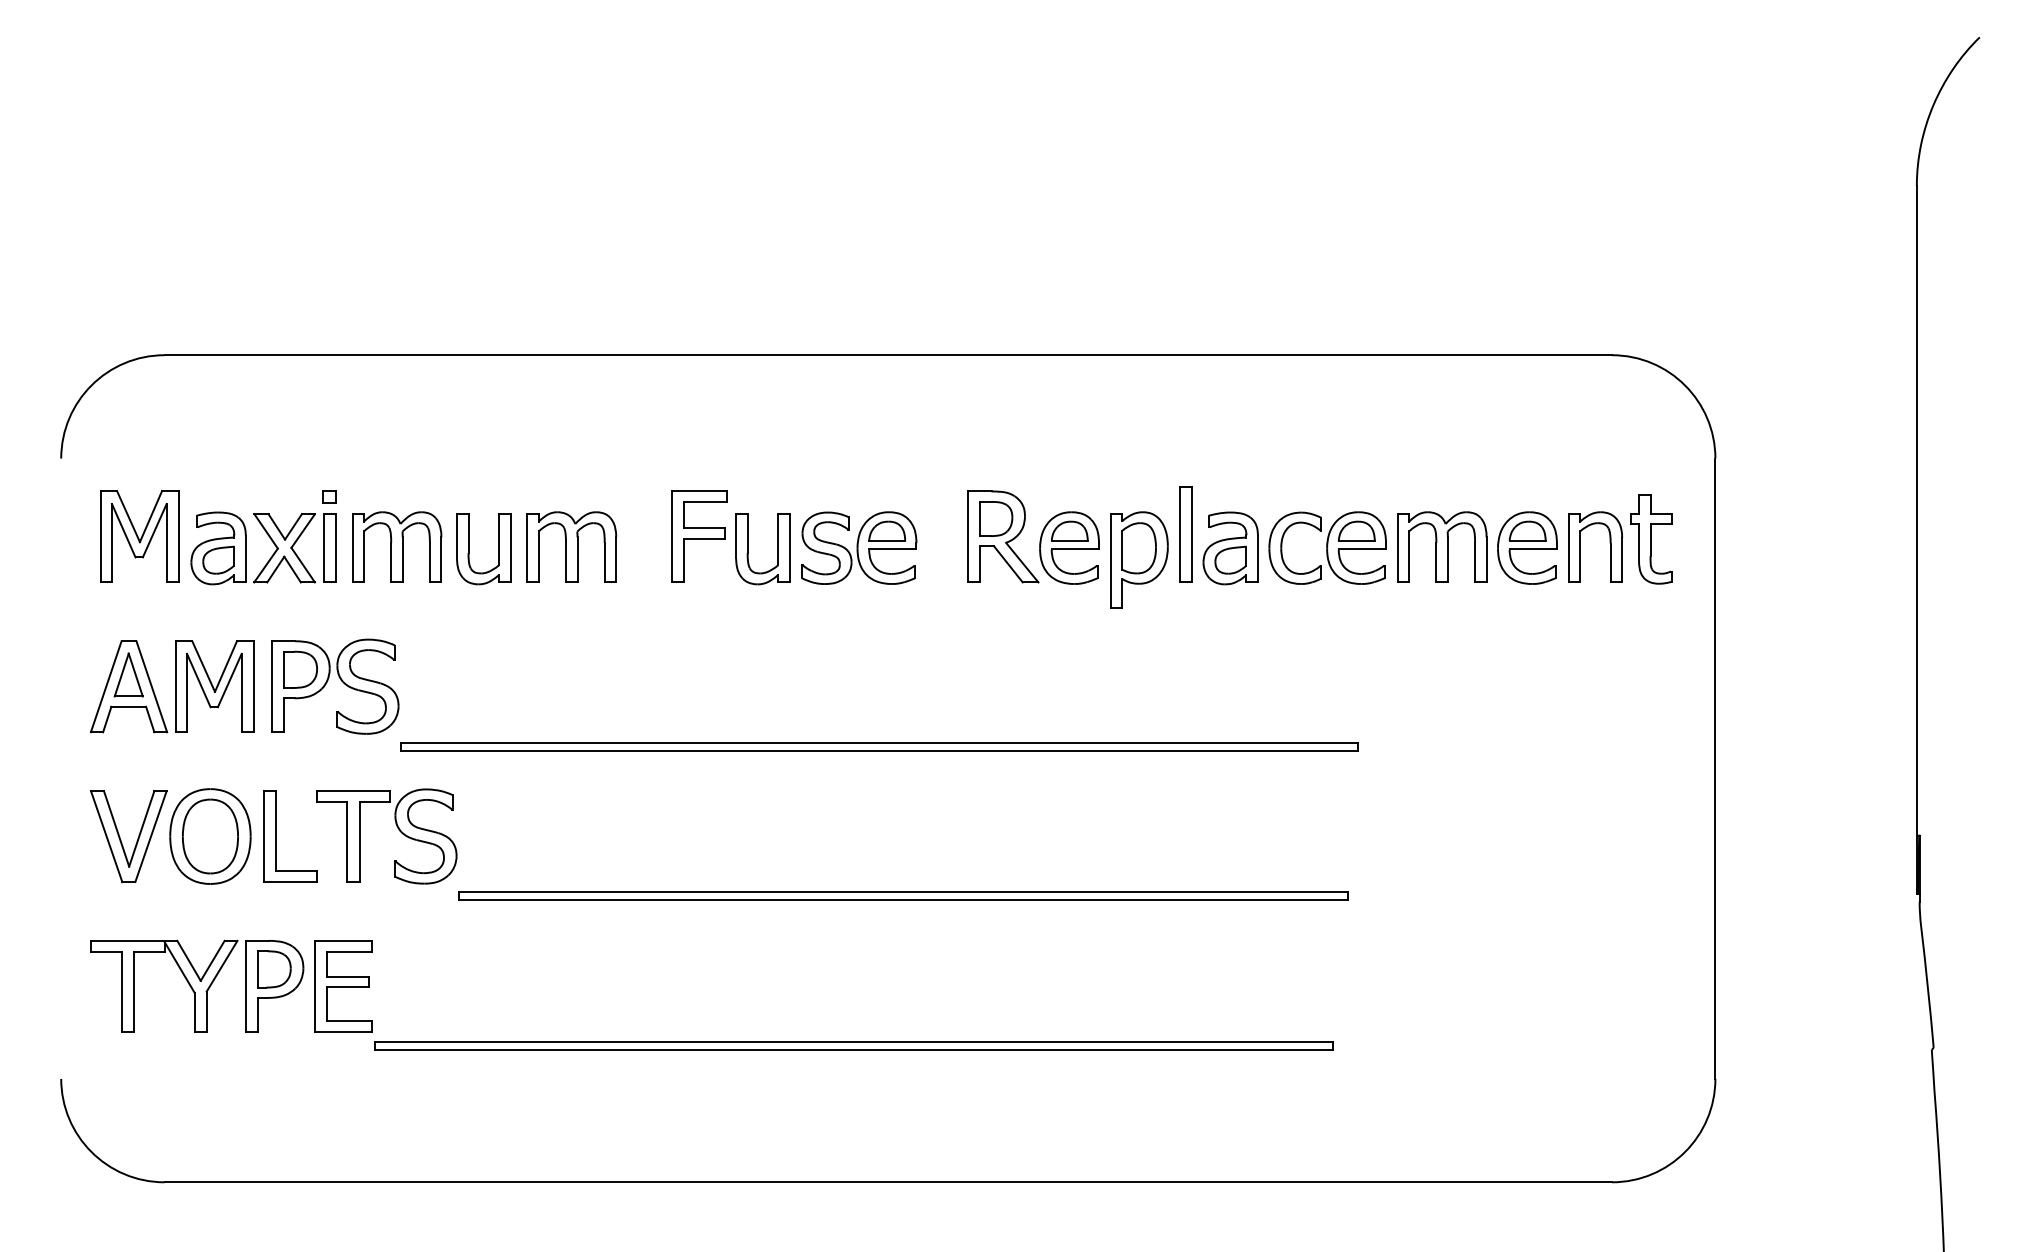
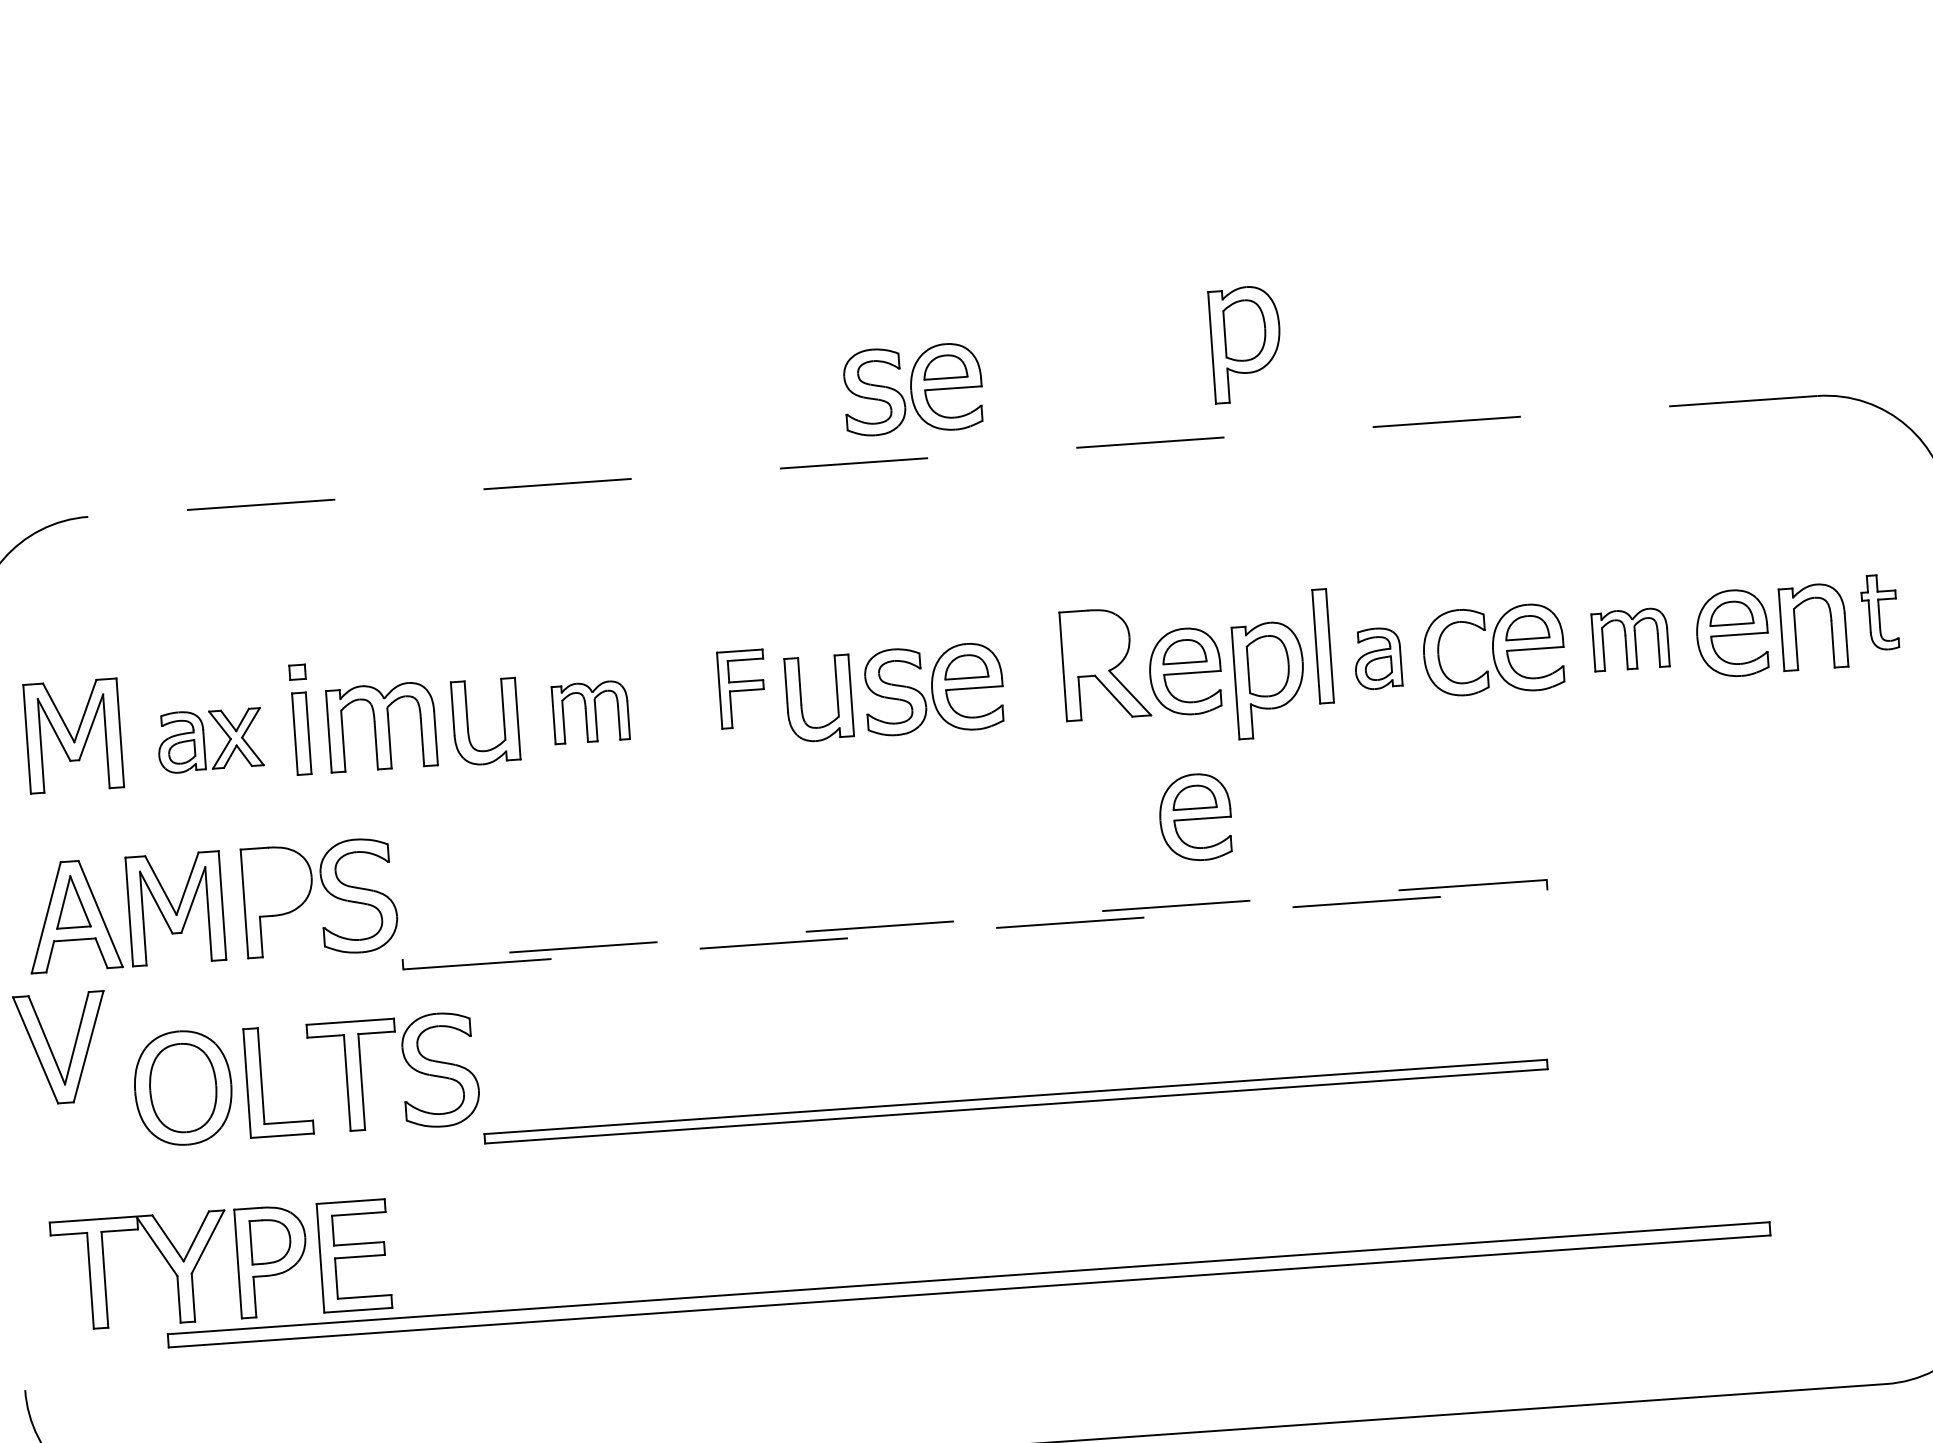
part: (1139, 278) -> (1246, 343), added
part: (859, 296) -> (913, 388), added
line: (888, 355) -> (953, 456), solid -> dashed
part: (996, 518) -> (1095, 642), removed
part: (699, 536) -> (742, 688), size x0.7
part: (1651, 539) -> (1879, 612), size x0.7
part: (571, 546) -> (590, 711), size x0.7
part: (1442, 546) -> (1630, 638), size x0.7
part: (252, 548) -> (209, 740), size x0.7
part: (1230, 548) -> (1377, 658), size x0.7
part: (300, 669) -> (276, 881), removed
part: (1069, 669) -> (1195, 816), added
line: (879, 742) -> (974, 919), solid -> dashed
line: (879, 750) -> (975, 929), solid -> dashed
part: (121, 839) -> (53, 1052), moved
part: (853, 1045) -> (968, 1283), size x1.4

